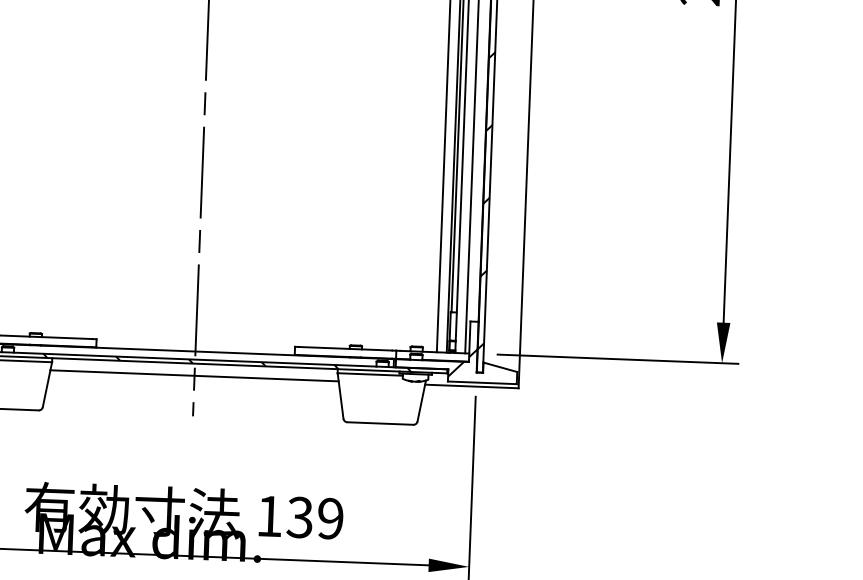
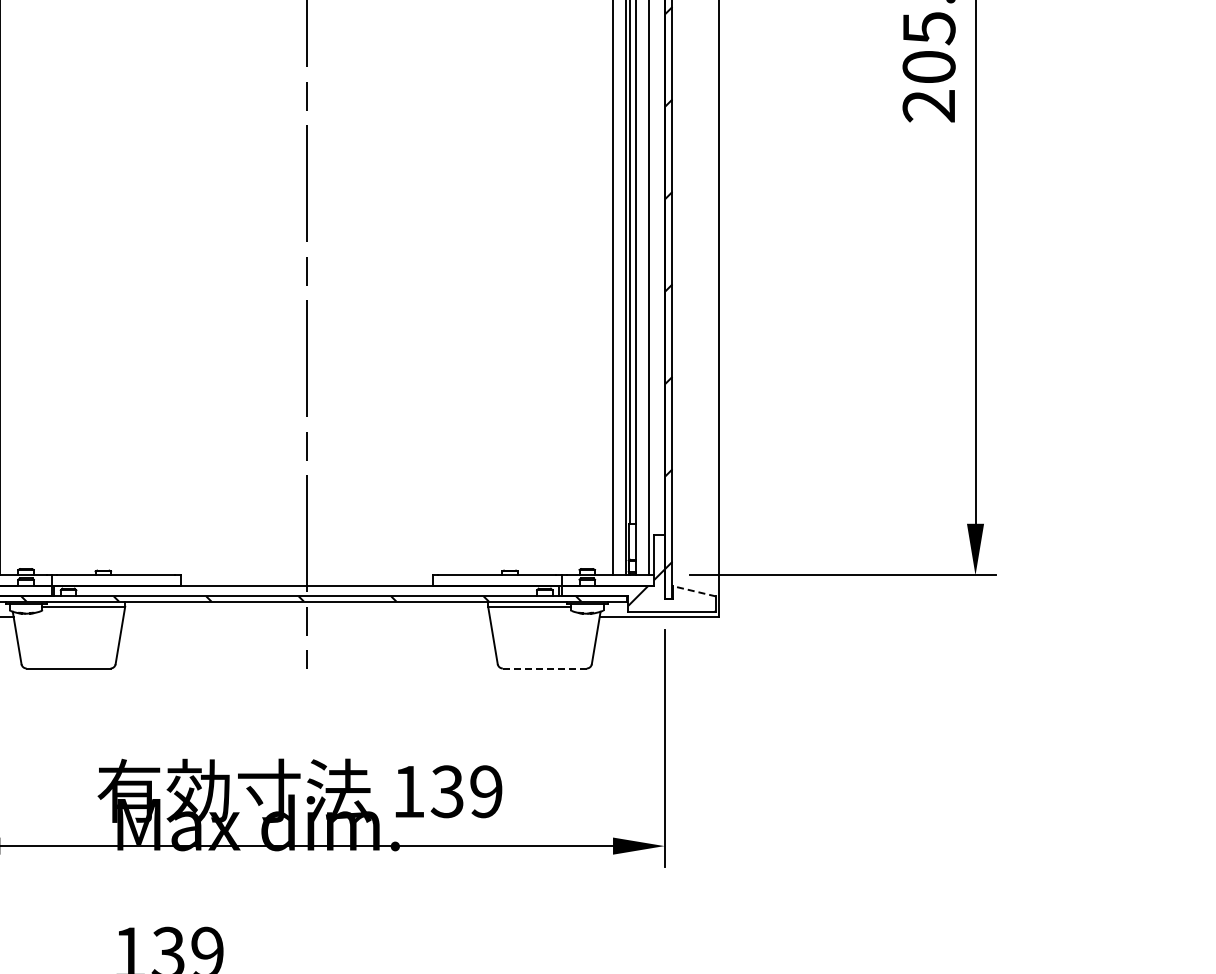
line: (499, 367) -> (693, 591), solid -> dashed
line: (194, 376) -> (306, 617), removed
line: (380, 423) -> (544, 668), solid -> dashed

